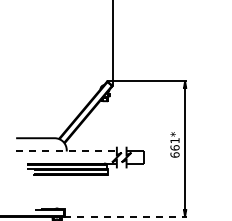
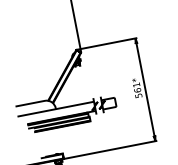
line: (67, 151) -> (56, 109), dashed -> solid
text: (174, 154) -> (138, 95), 661* -> 561*
line: (125, 216) -> (110, 149), dashed -> solid

